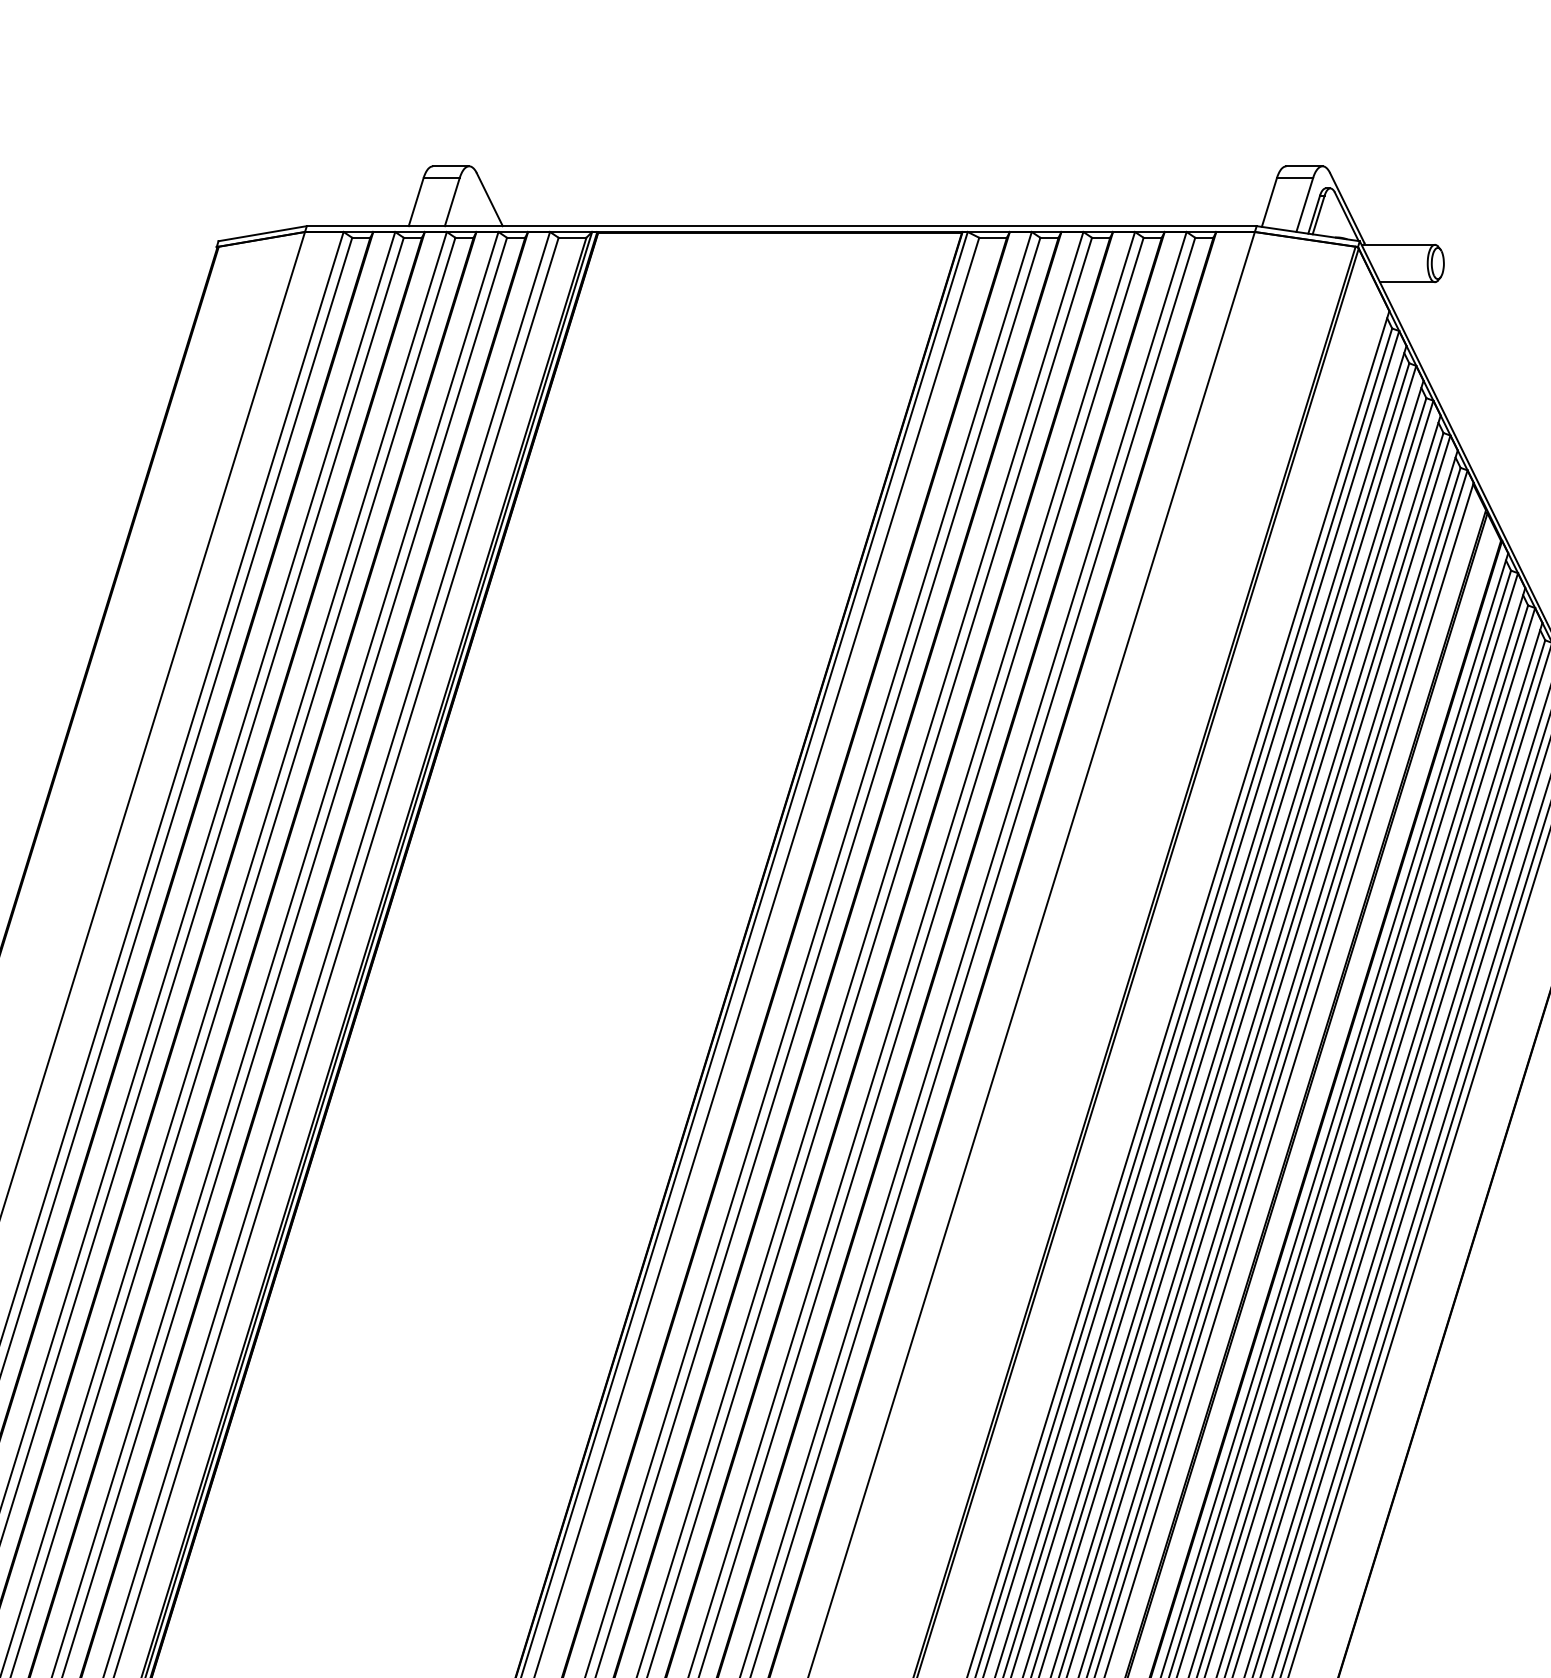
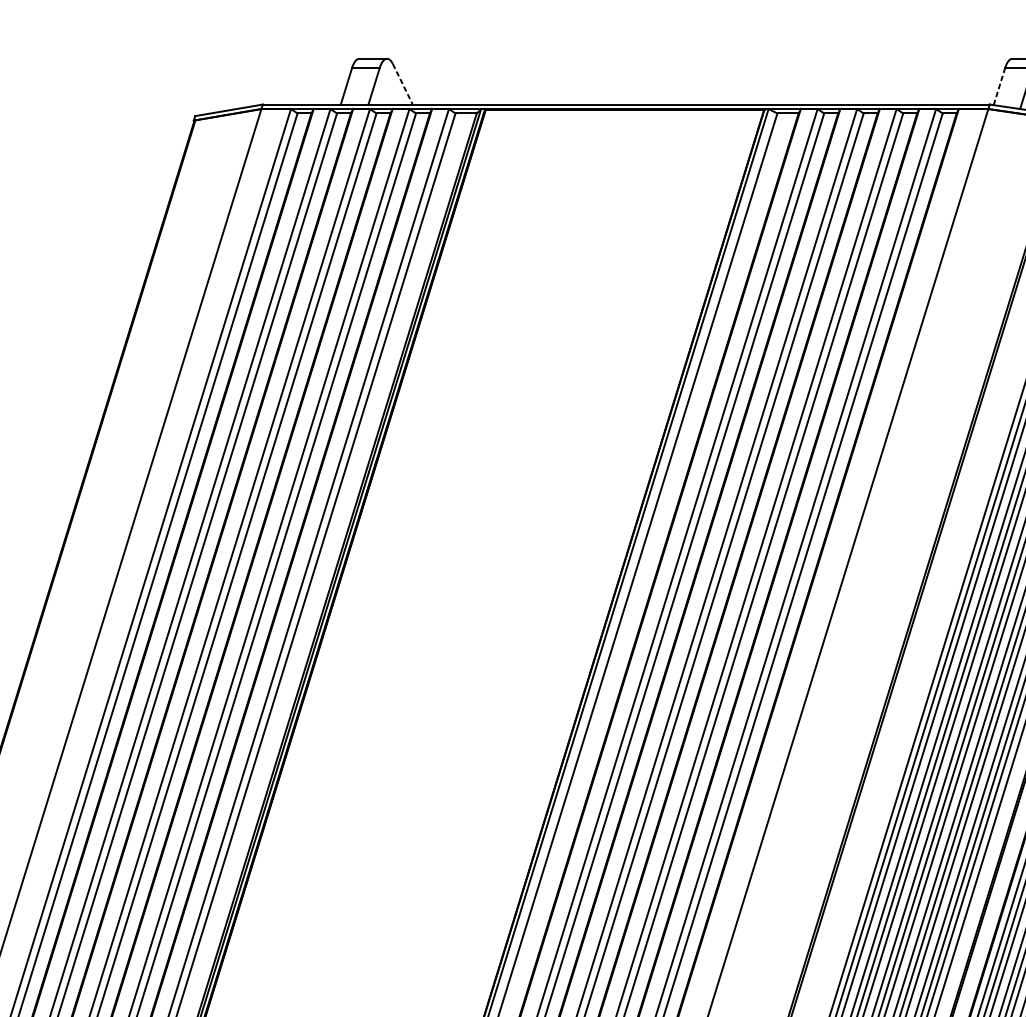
line: (489, 199) -> (402, 84), solid -> dashed
line: (1269, 202) -> (999, 86), solid -> dashed

